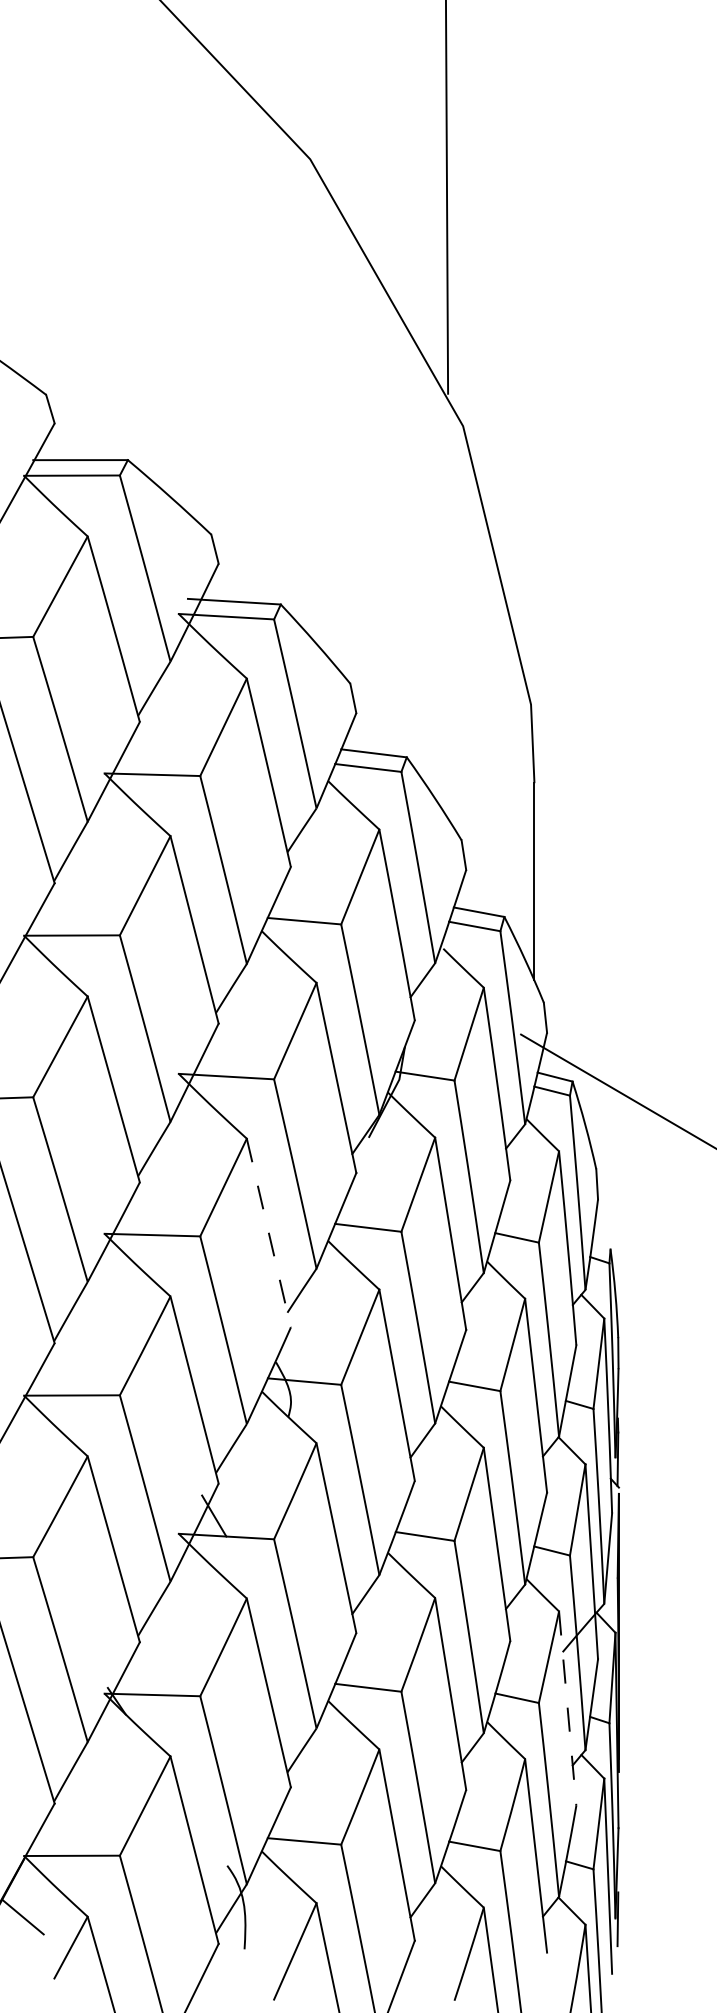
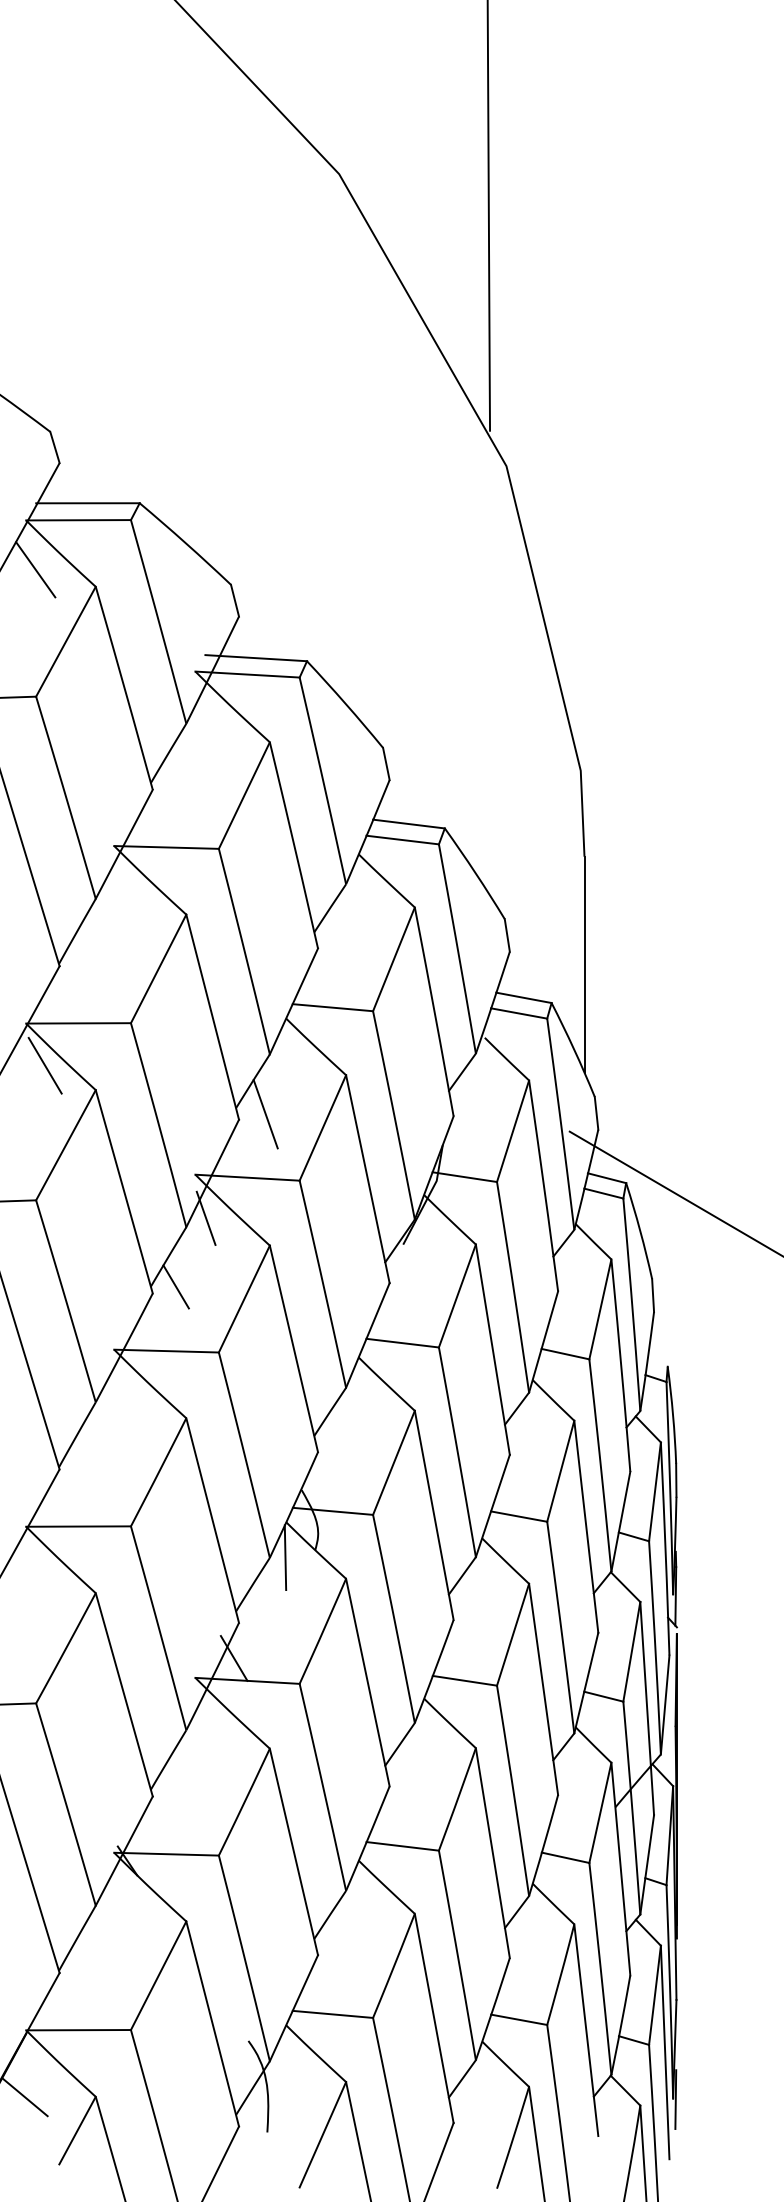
line: (32, 520) -> (35, 569), added
line: (41, 973) -> (45, 1064), added
line: (243, 1018) -> (266, 1114), added
line: (188, 1113) -> (206, 1218), added
line: (160, 1176) -> (175, 1286), added
line: (268, 1233) -> (293, 1349), dashed -> solid
line: (260, 1423) -> (284, 1557), added
line: (567, 1708) -> (620, 1868), dashed -> solid

